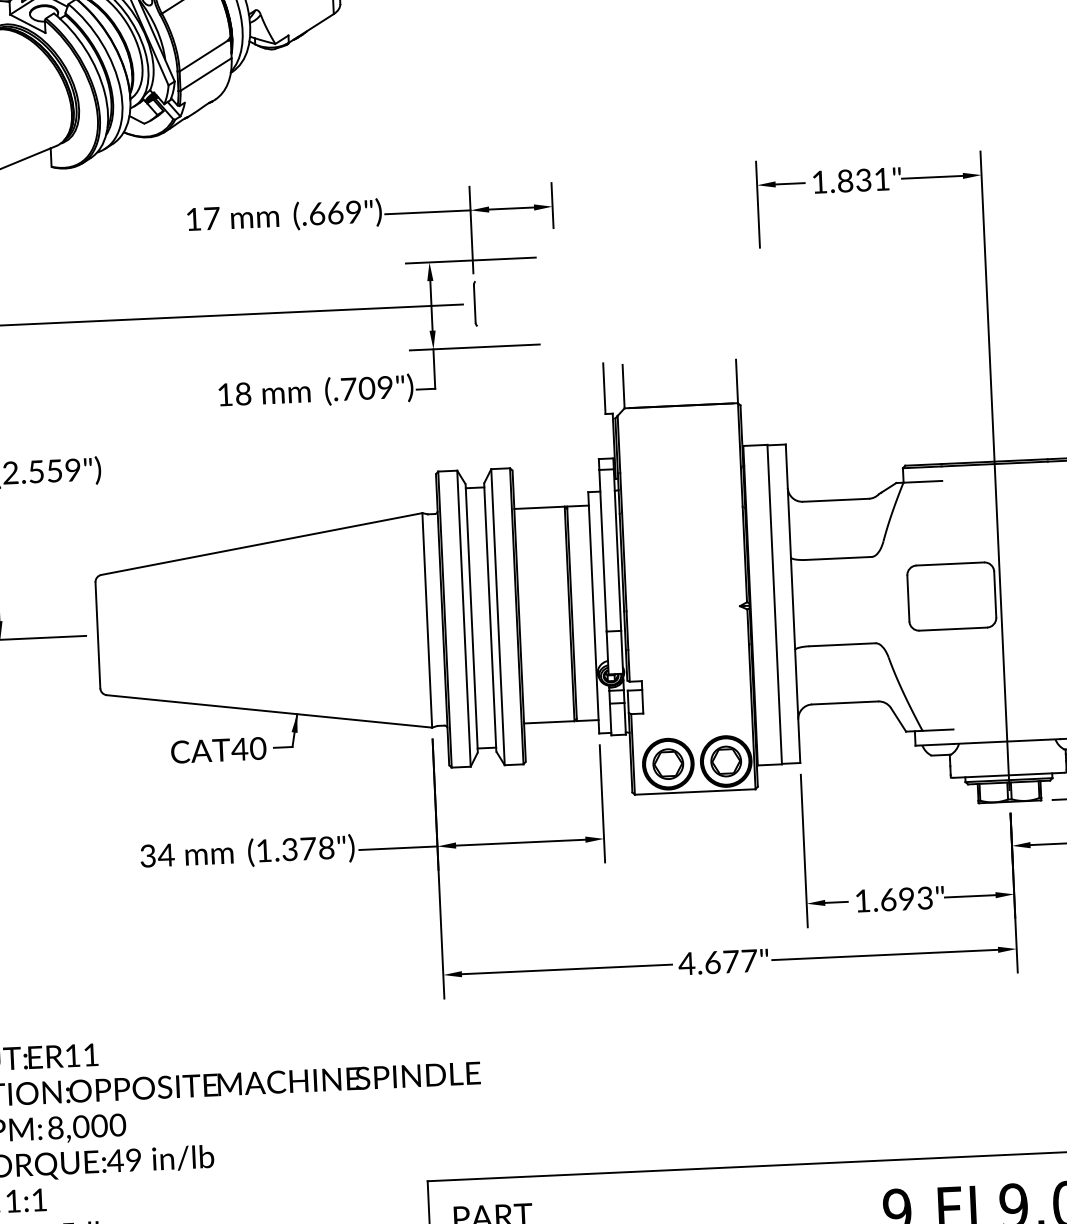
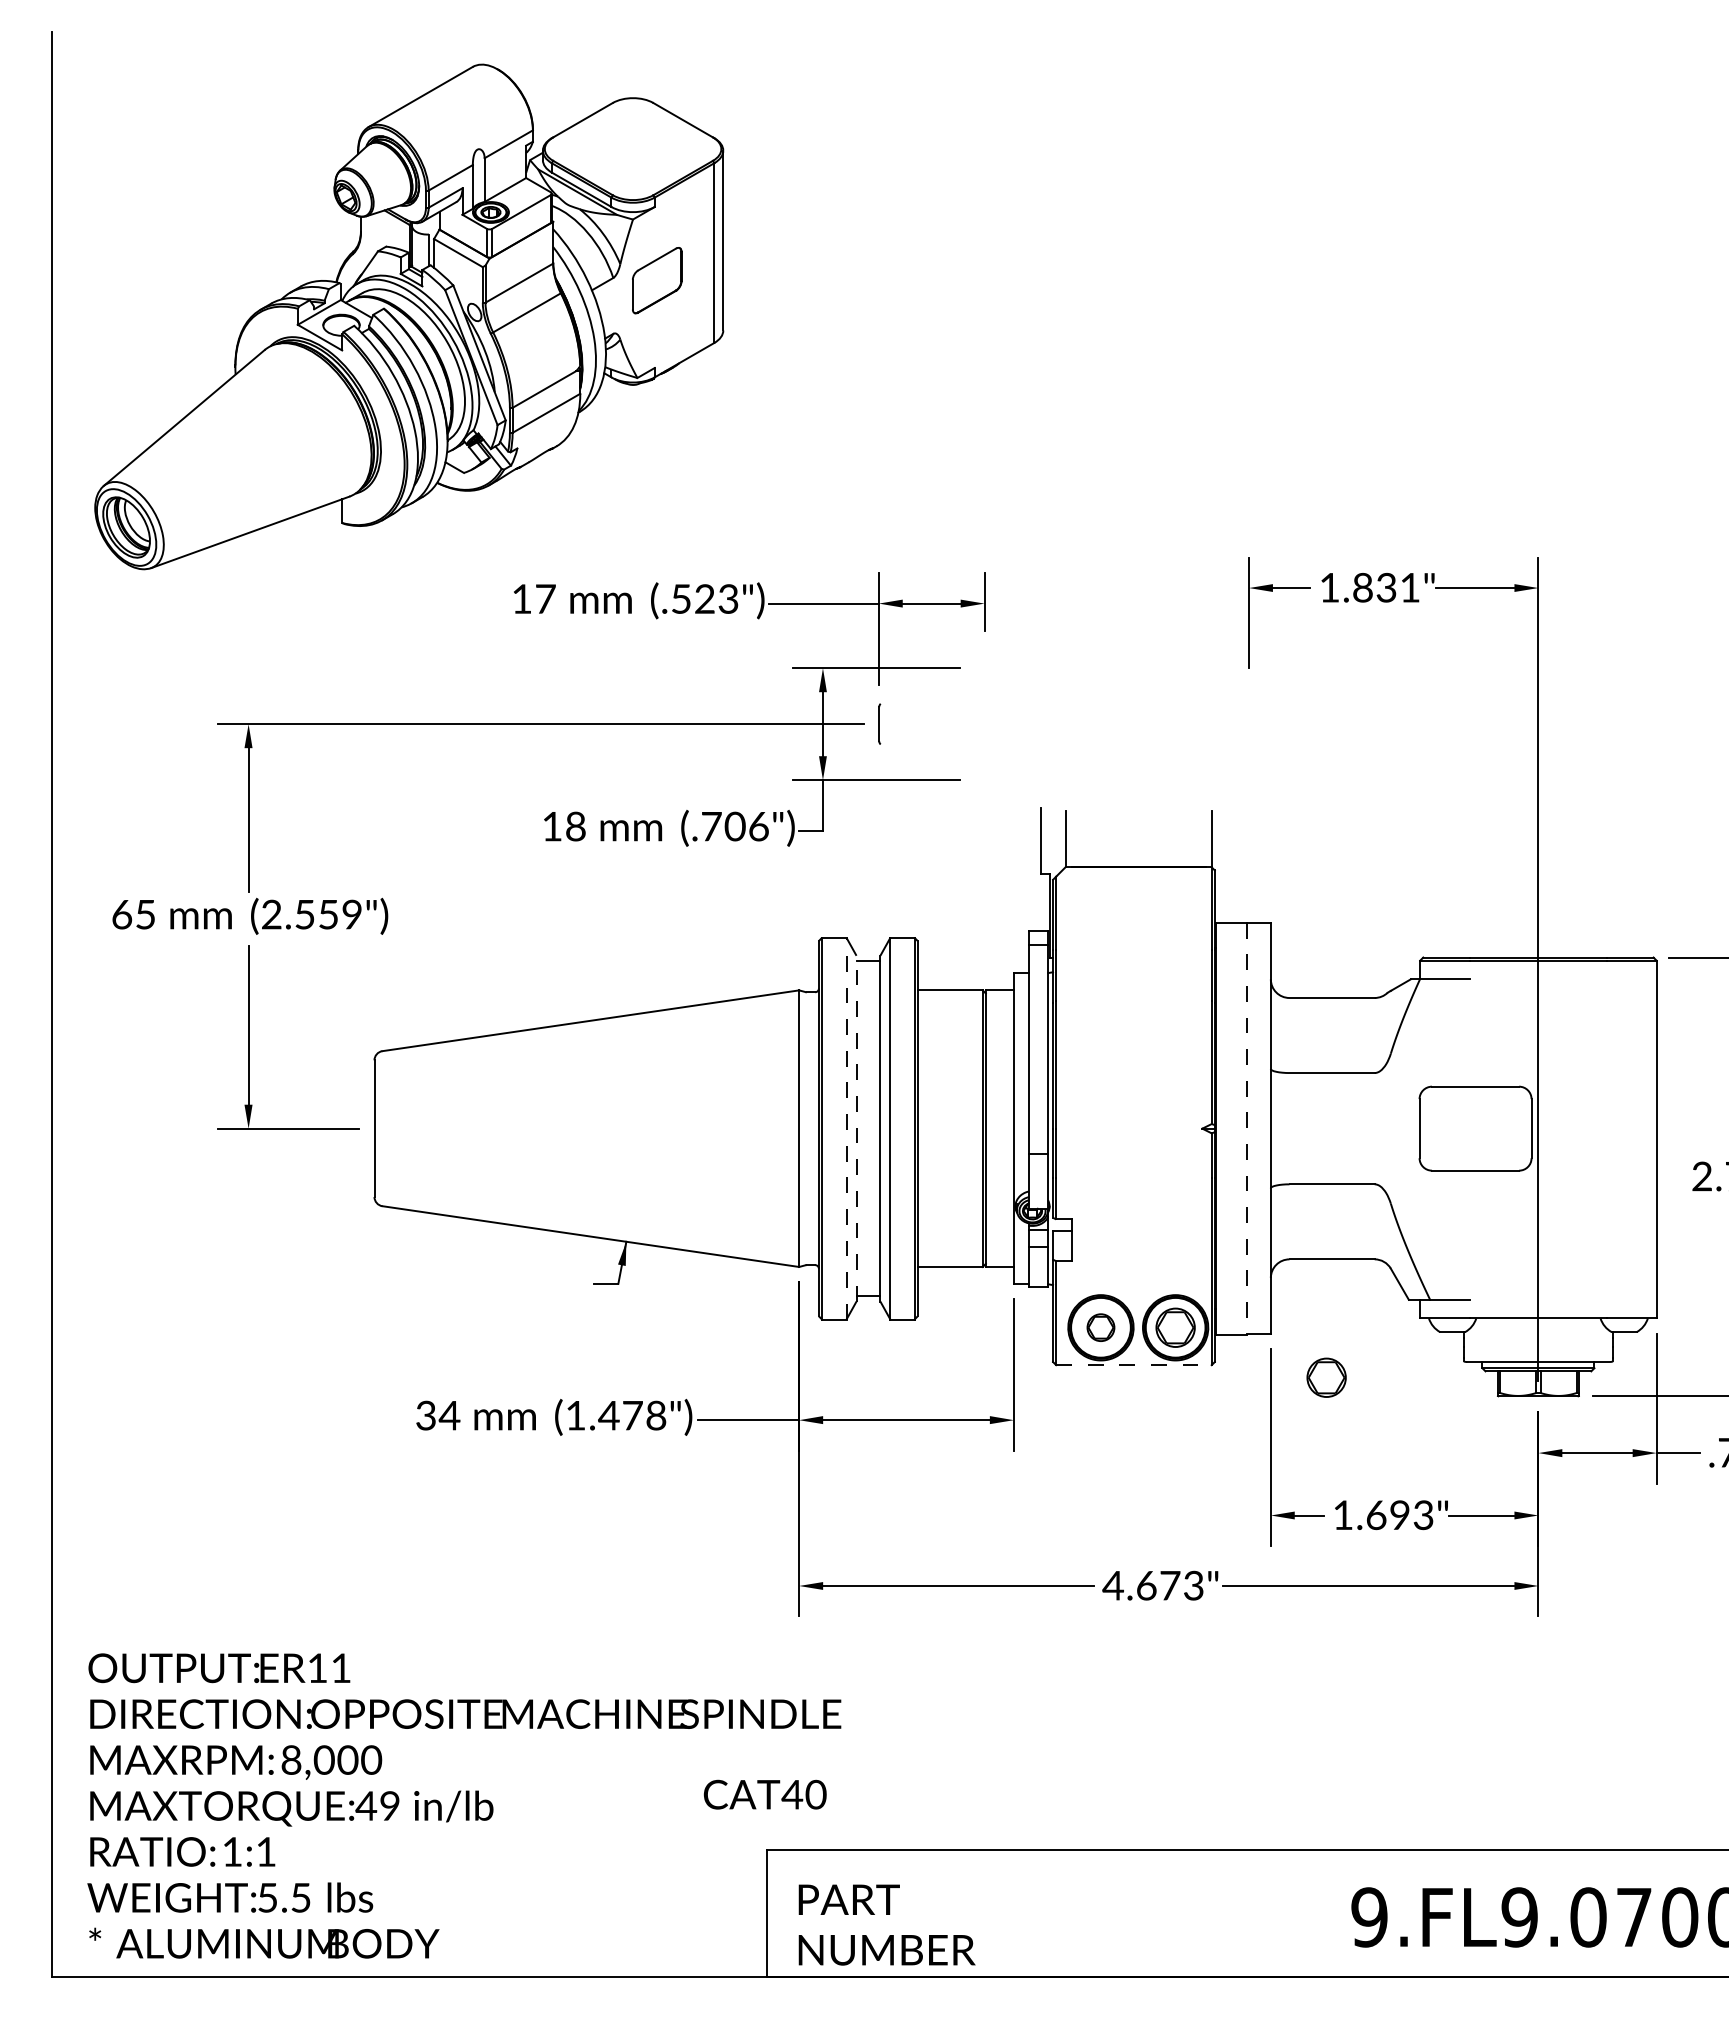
text: (335, 212) -> (704, 598), (.669") -> (.523")
part: (475, 303) -> (879, 723), size x0.7
text: (385, 387) -> (758, 826), (.709") -> (.706")
line: (774, 604) -> (1247, 1128), solid -> dashed
line: (463, 618) -> (846, 1128), solid -> dashed
line: (471, 618) -> (856, 1128), solid -> dashed
text: (218, 750) -> (764, 1794), moved
part: (667, 763) -> (1100, 1327), size x0.7
line: (694, 792) -> (1133, 1365), solid -> dashed
part: (844, 794) -> (1326, 1377), added
text: (289, 849) -> (608, 1415), (1.378") -> (1.478")
text: (749, 960) -> (1194, 1585), 4.677" -> 4.673"

